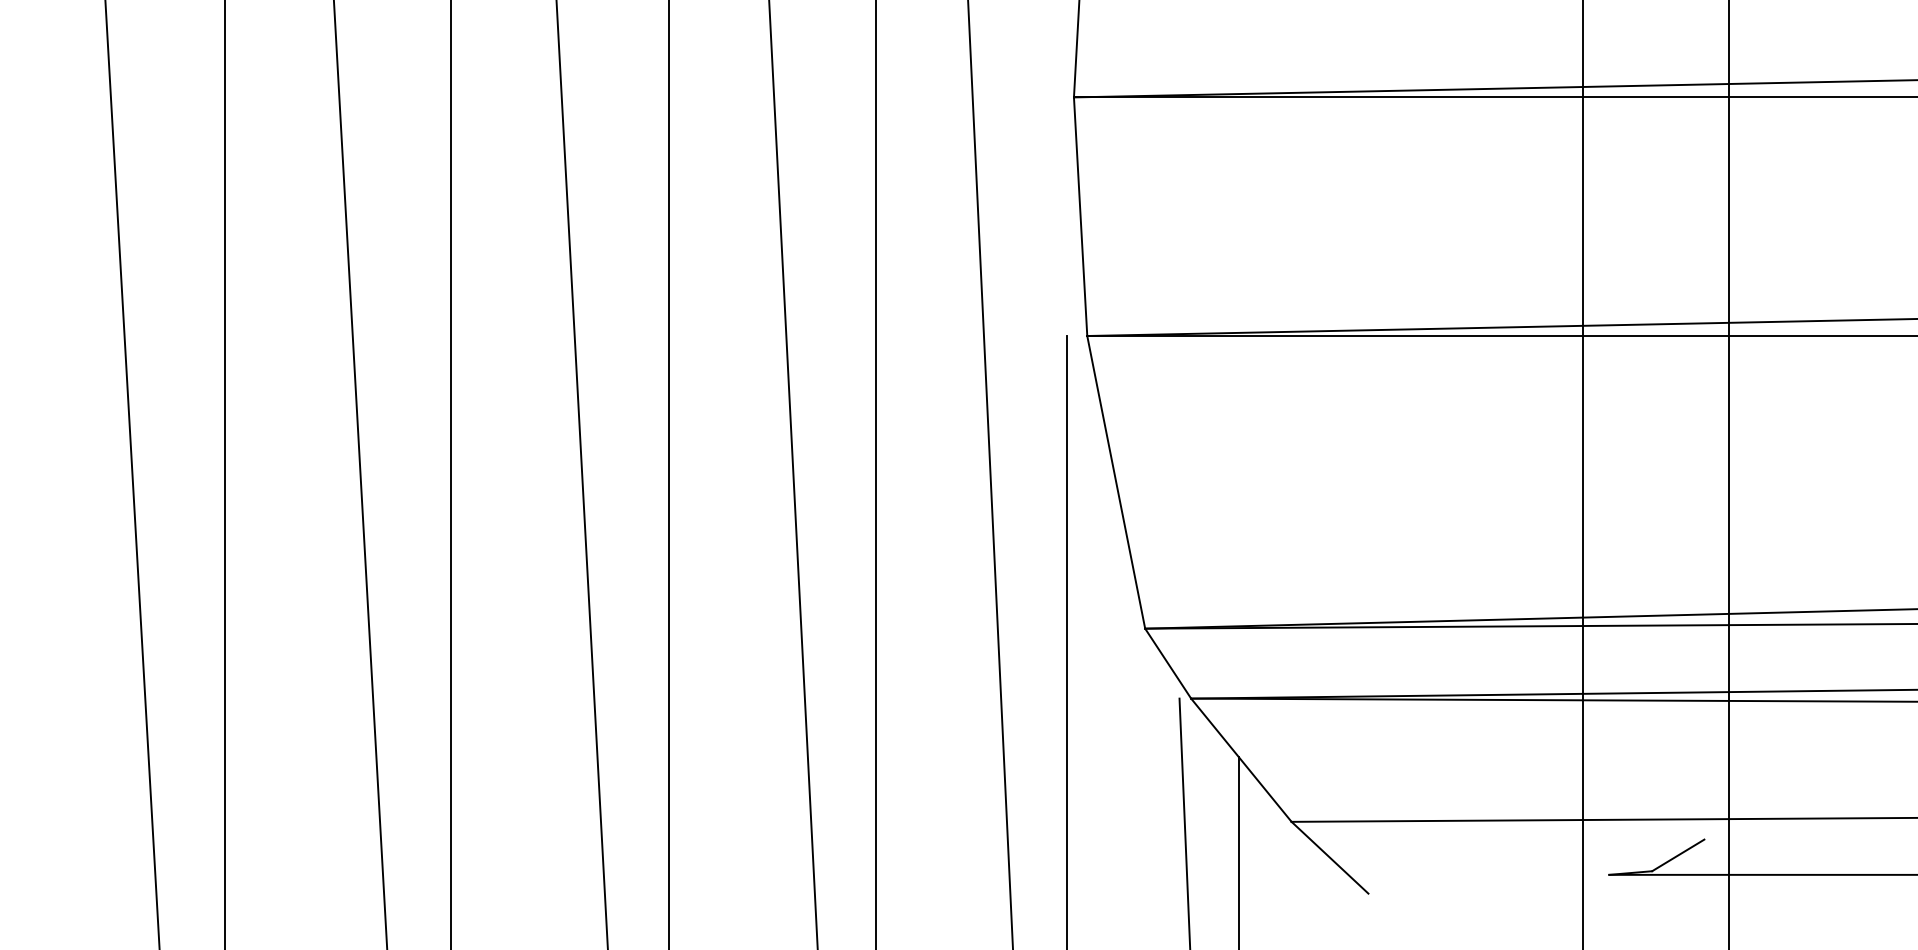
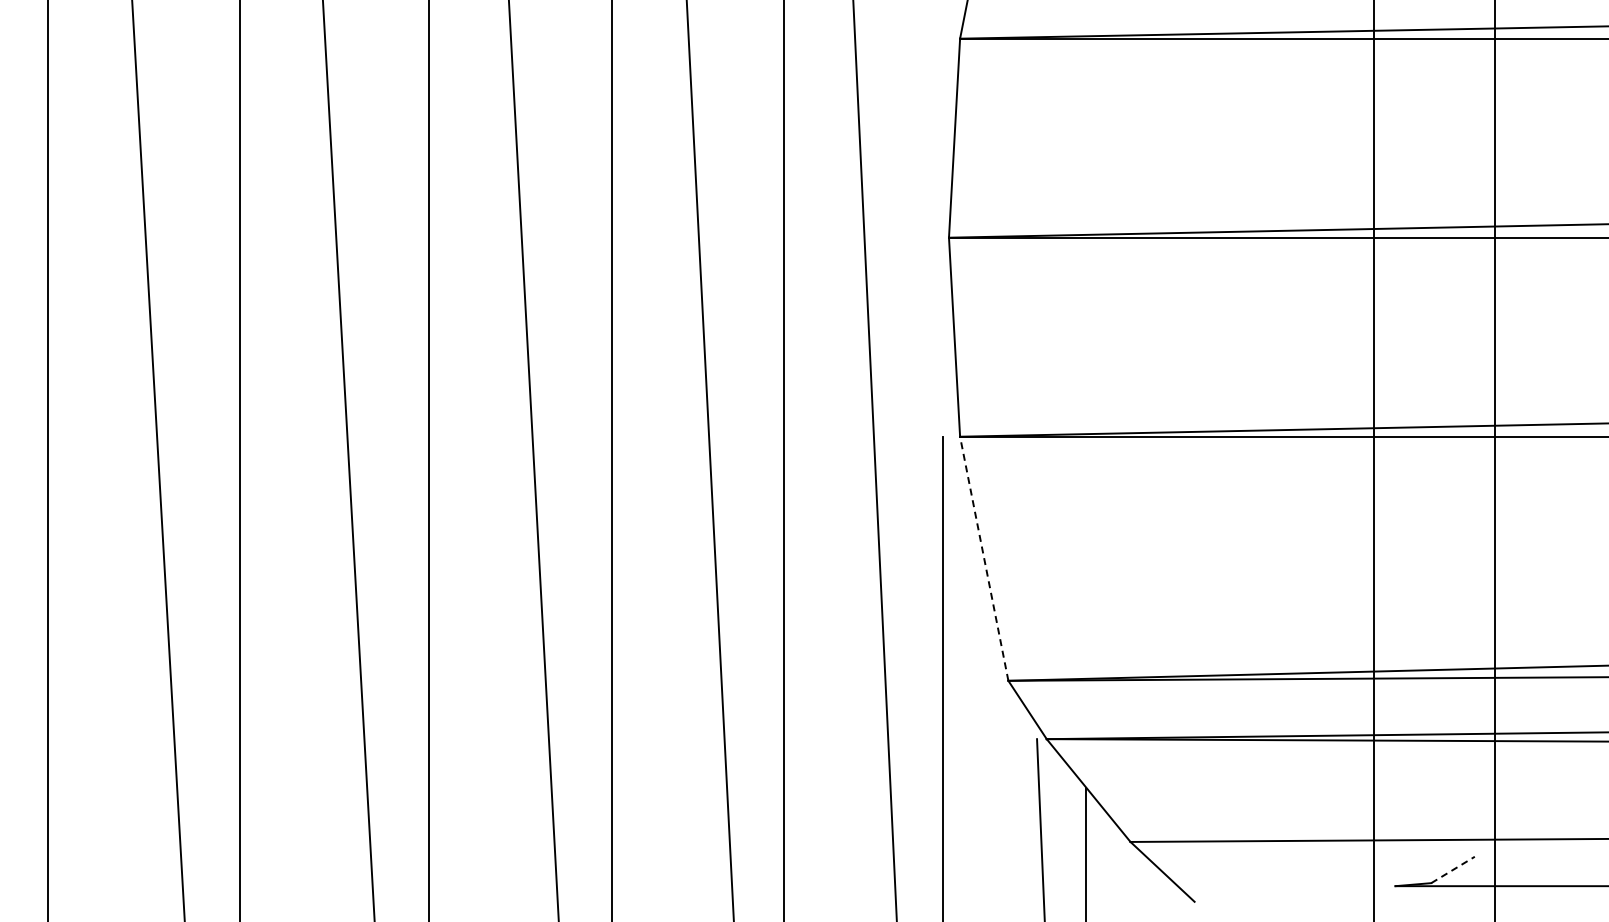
line: (1116, 482) -> (984, 558), solid -> dashed
line: (1678, 854) -> (1453, 869), solid -> dashed

